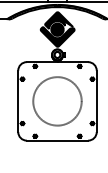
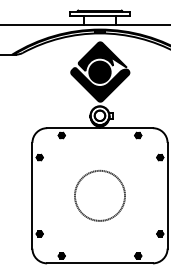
circle: (57, 101) -> (100, 195), size x0.6

